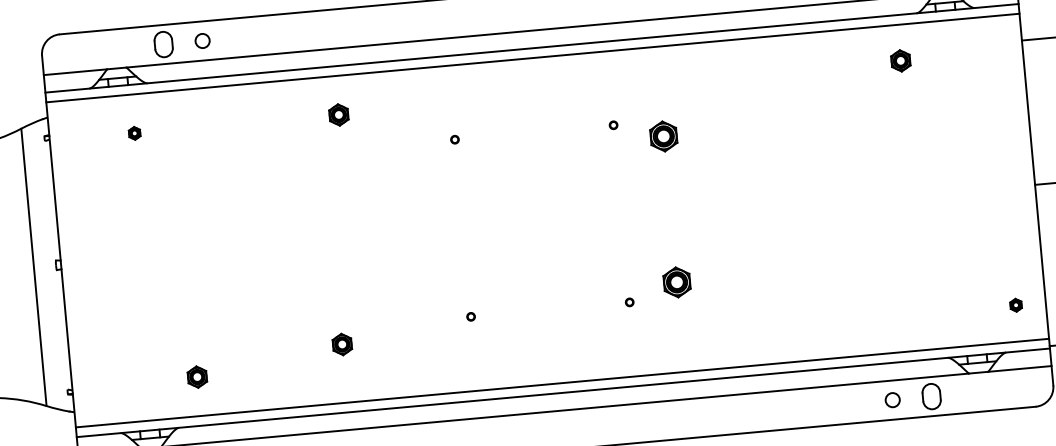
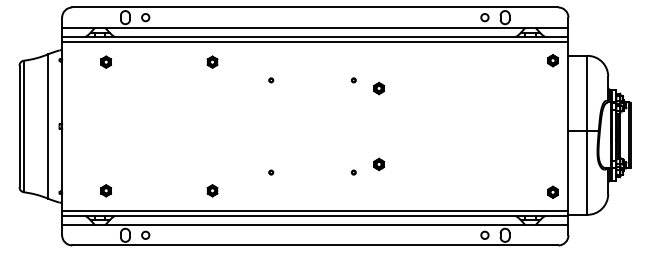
part: (899, 60) -> (552, 60), moved
part: (134, 132) -> (106, 61), size x1.67
part: (662, 136) -> (378, 88), size x0.71
part: (675, 282) -> (378, 164), size x0.71
part: (1014, 304) -> (552, 191), size x1.67
part: (342, 343) -> (212, 190), moved
part: (197, 376) -> (106, 190), moved

